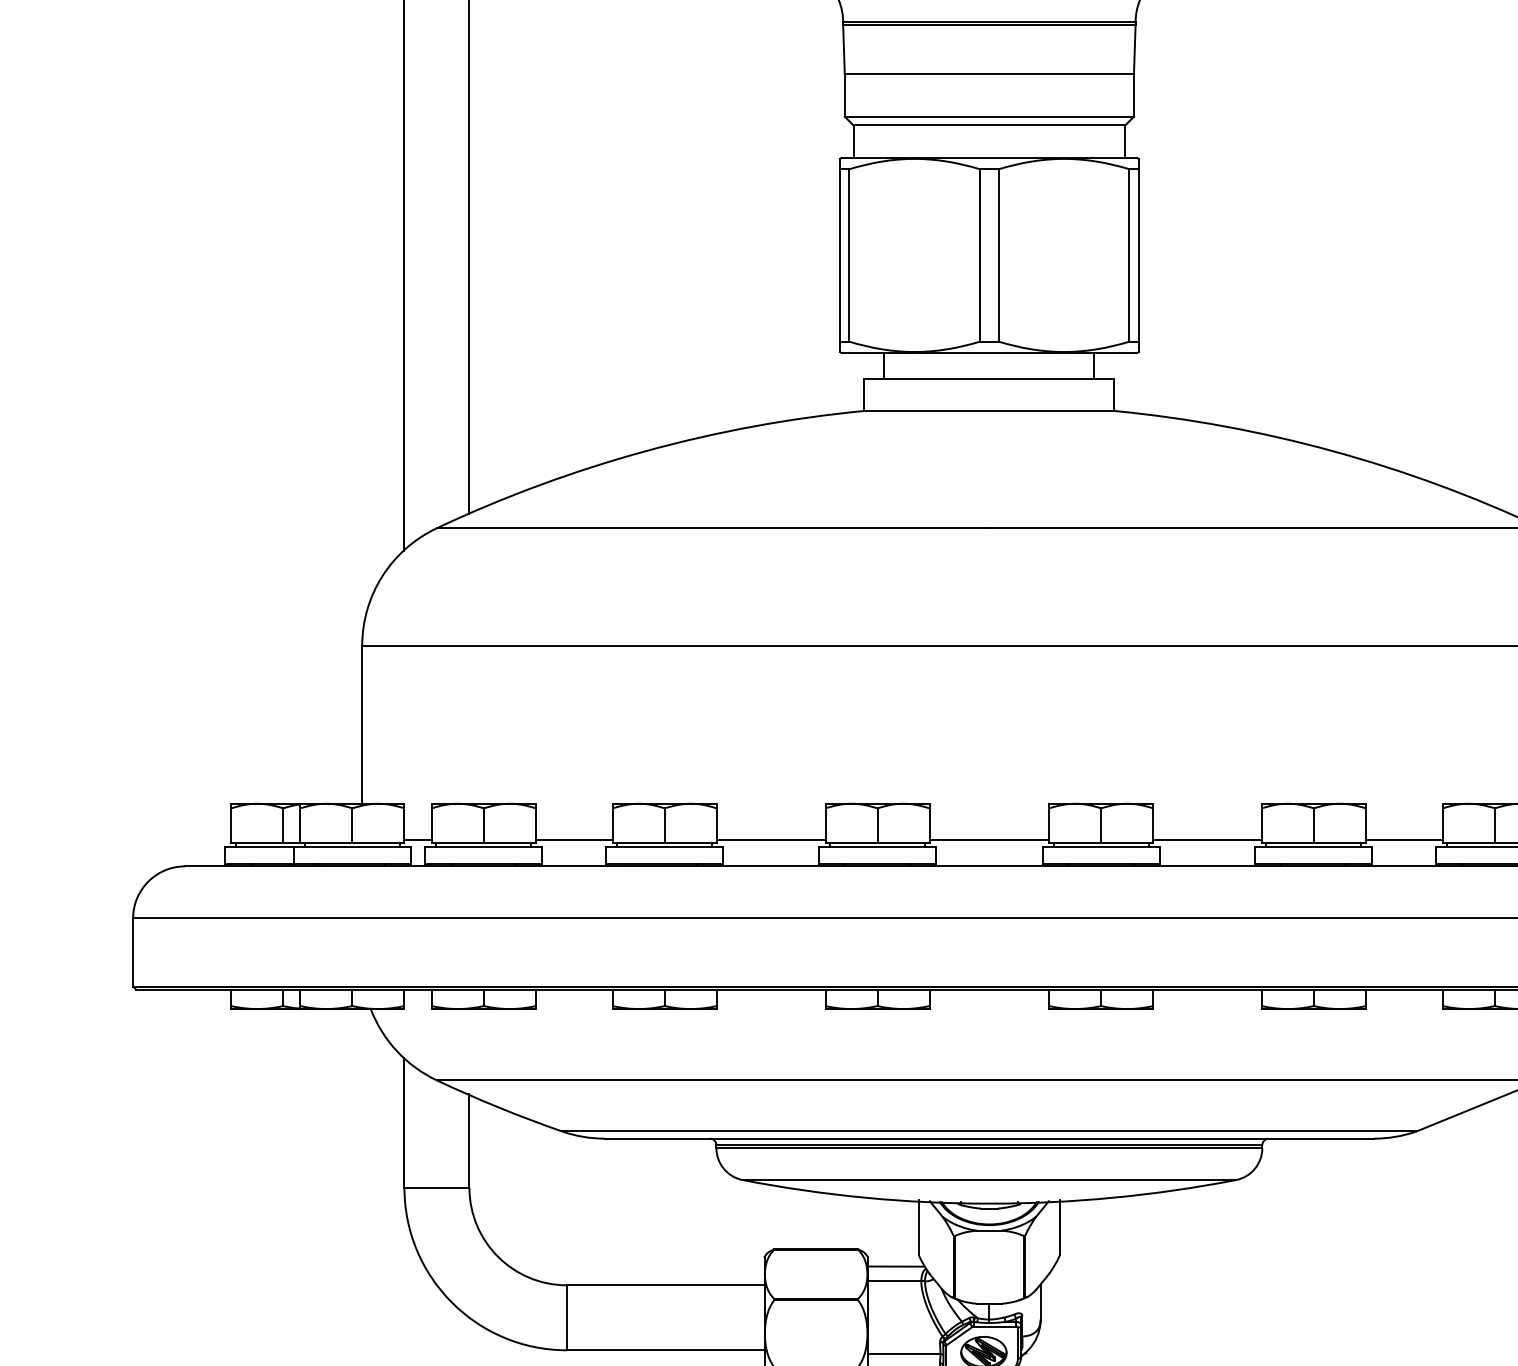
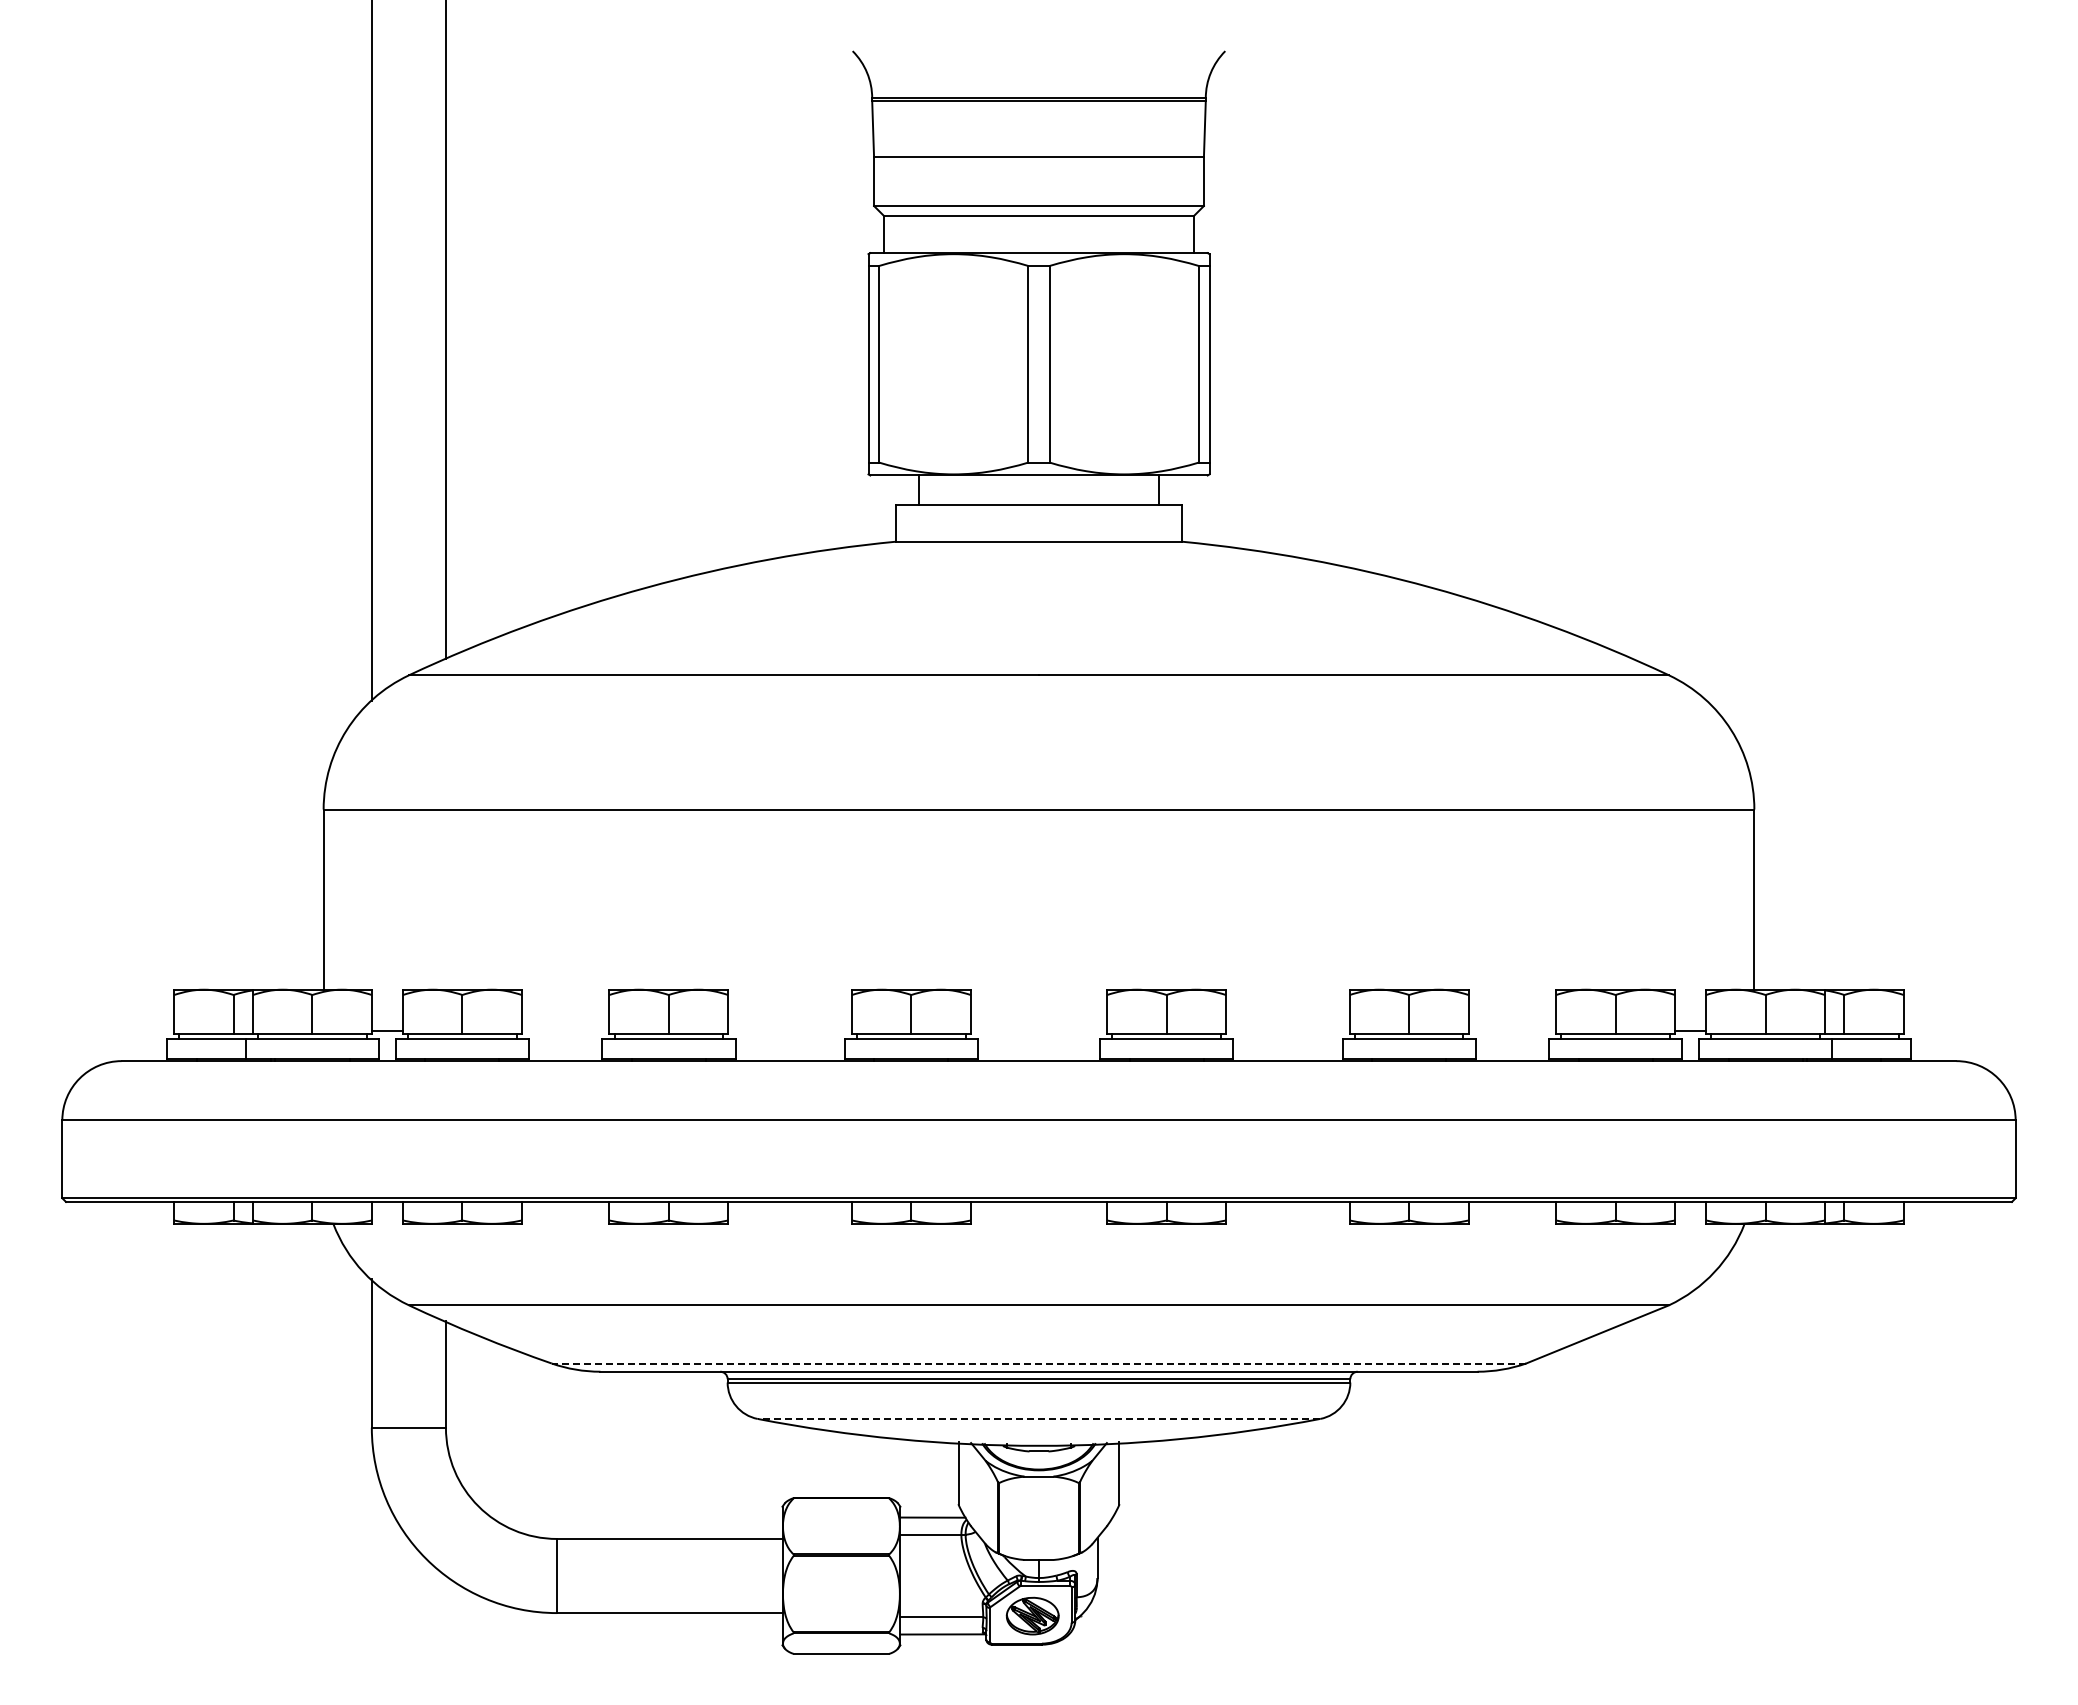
line: (574, 840) -> (565, 1031), removed
line: (771, 840) -> (790, 1031), removed
line: (988, 840) -> (1038, 1031), removed
line: (1207, 840) -> (1287, 1031), removed
line: (1404, 840) -> (1512, 1031), removed
line: (988, 1131) -> (1038, 1363), solid -> dashed
line: (988, 1179) -> (1038, 1418), solid -> dashed

